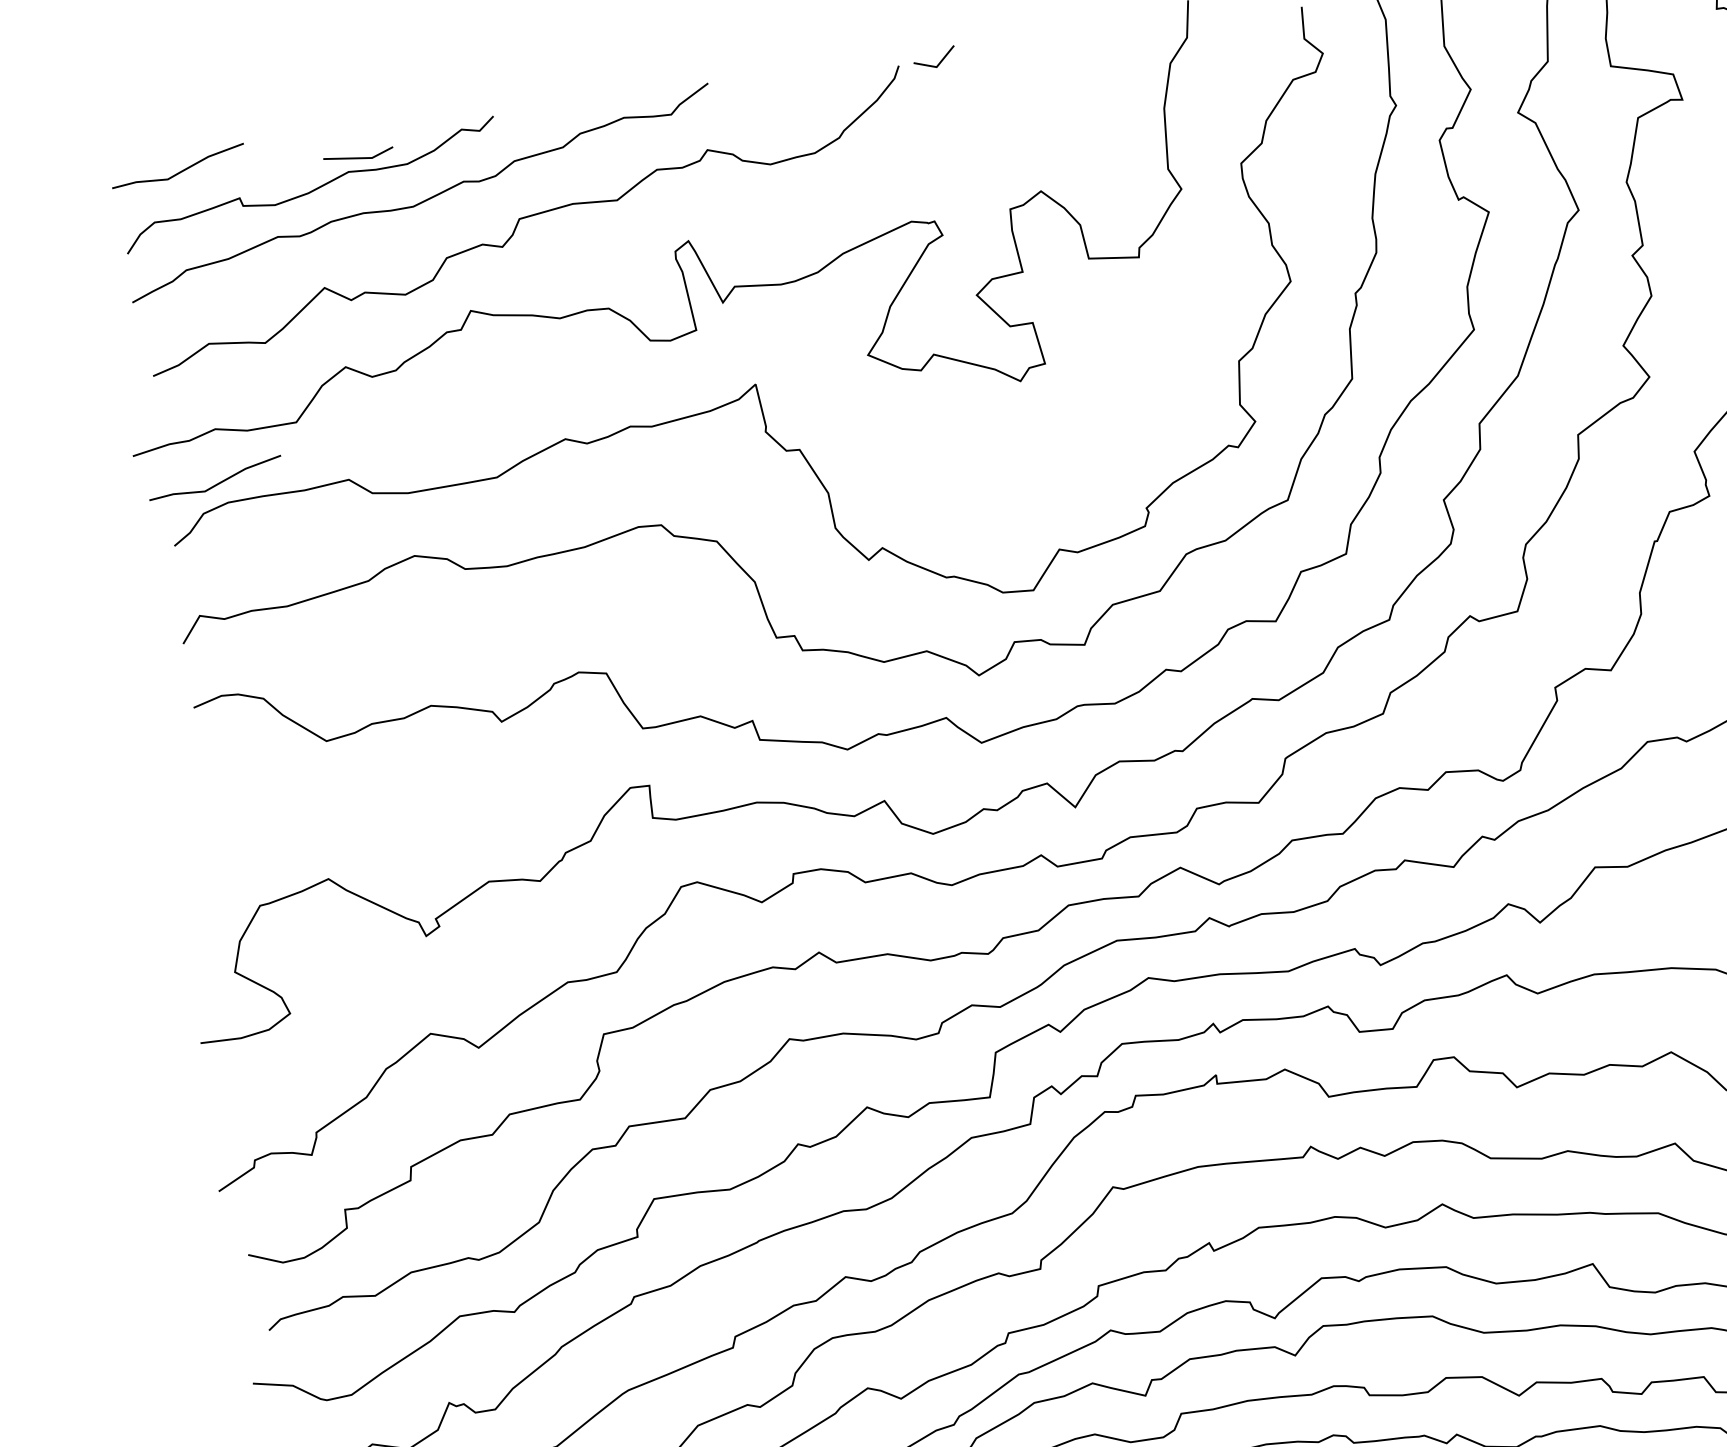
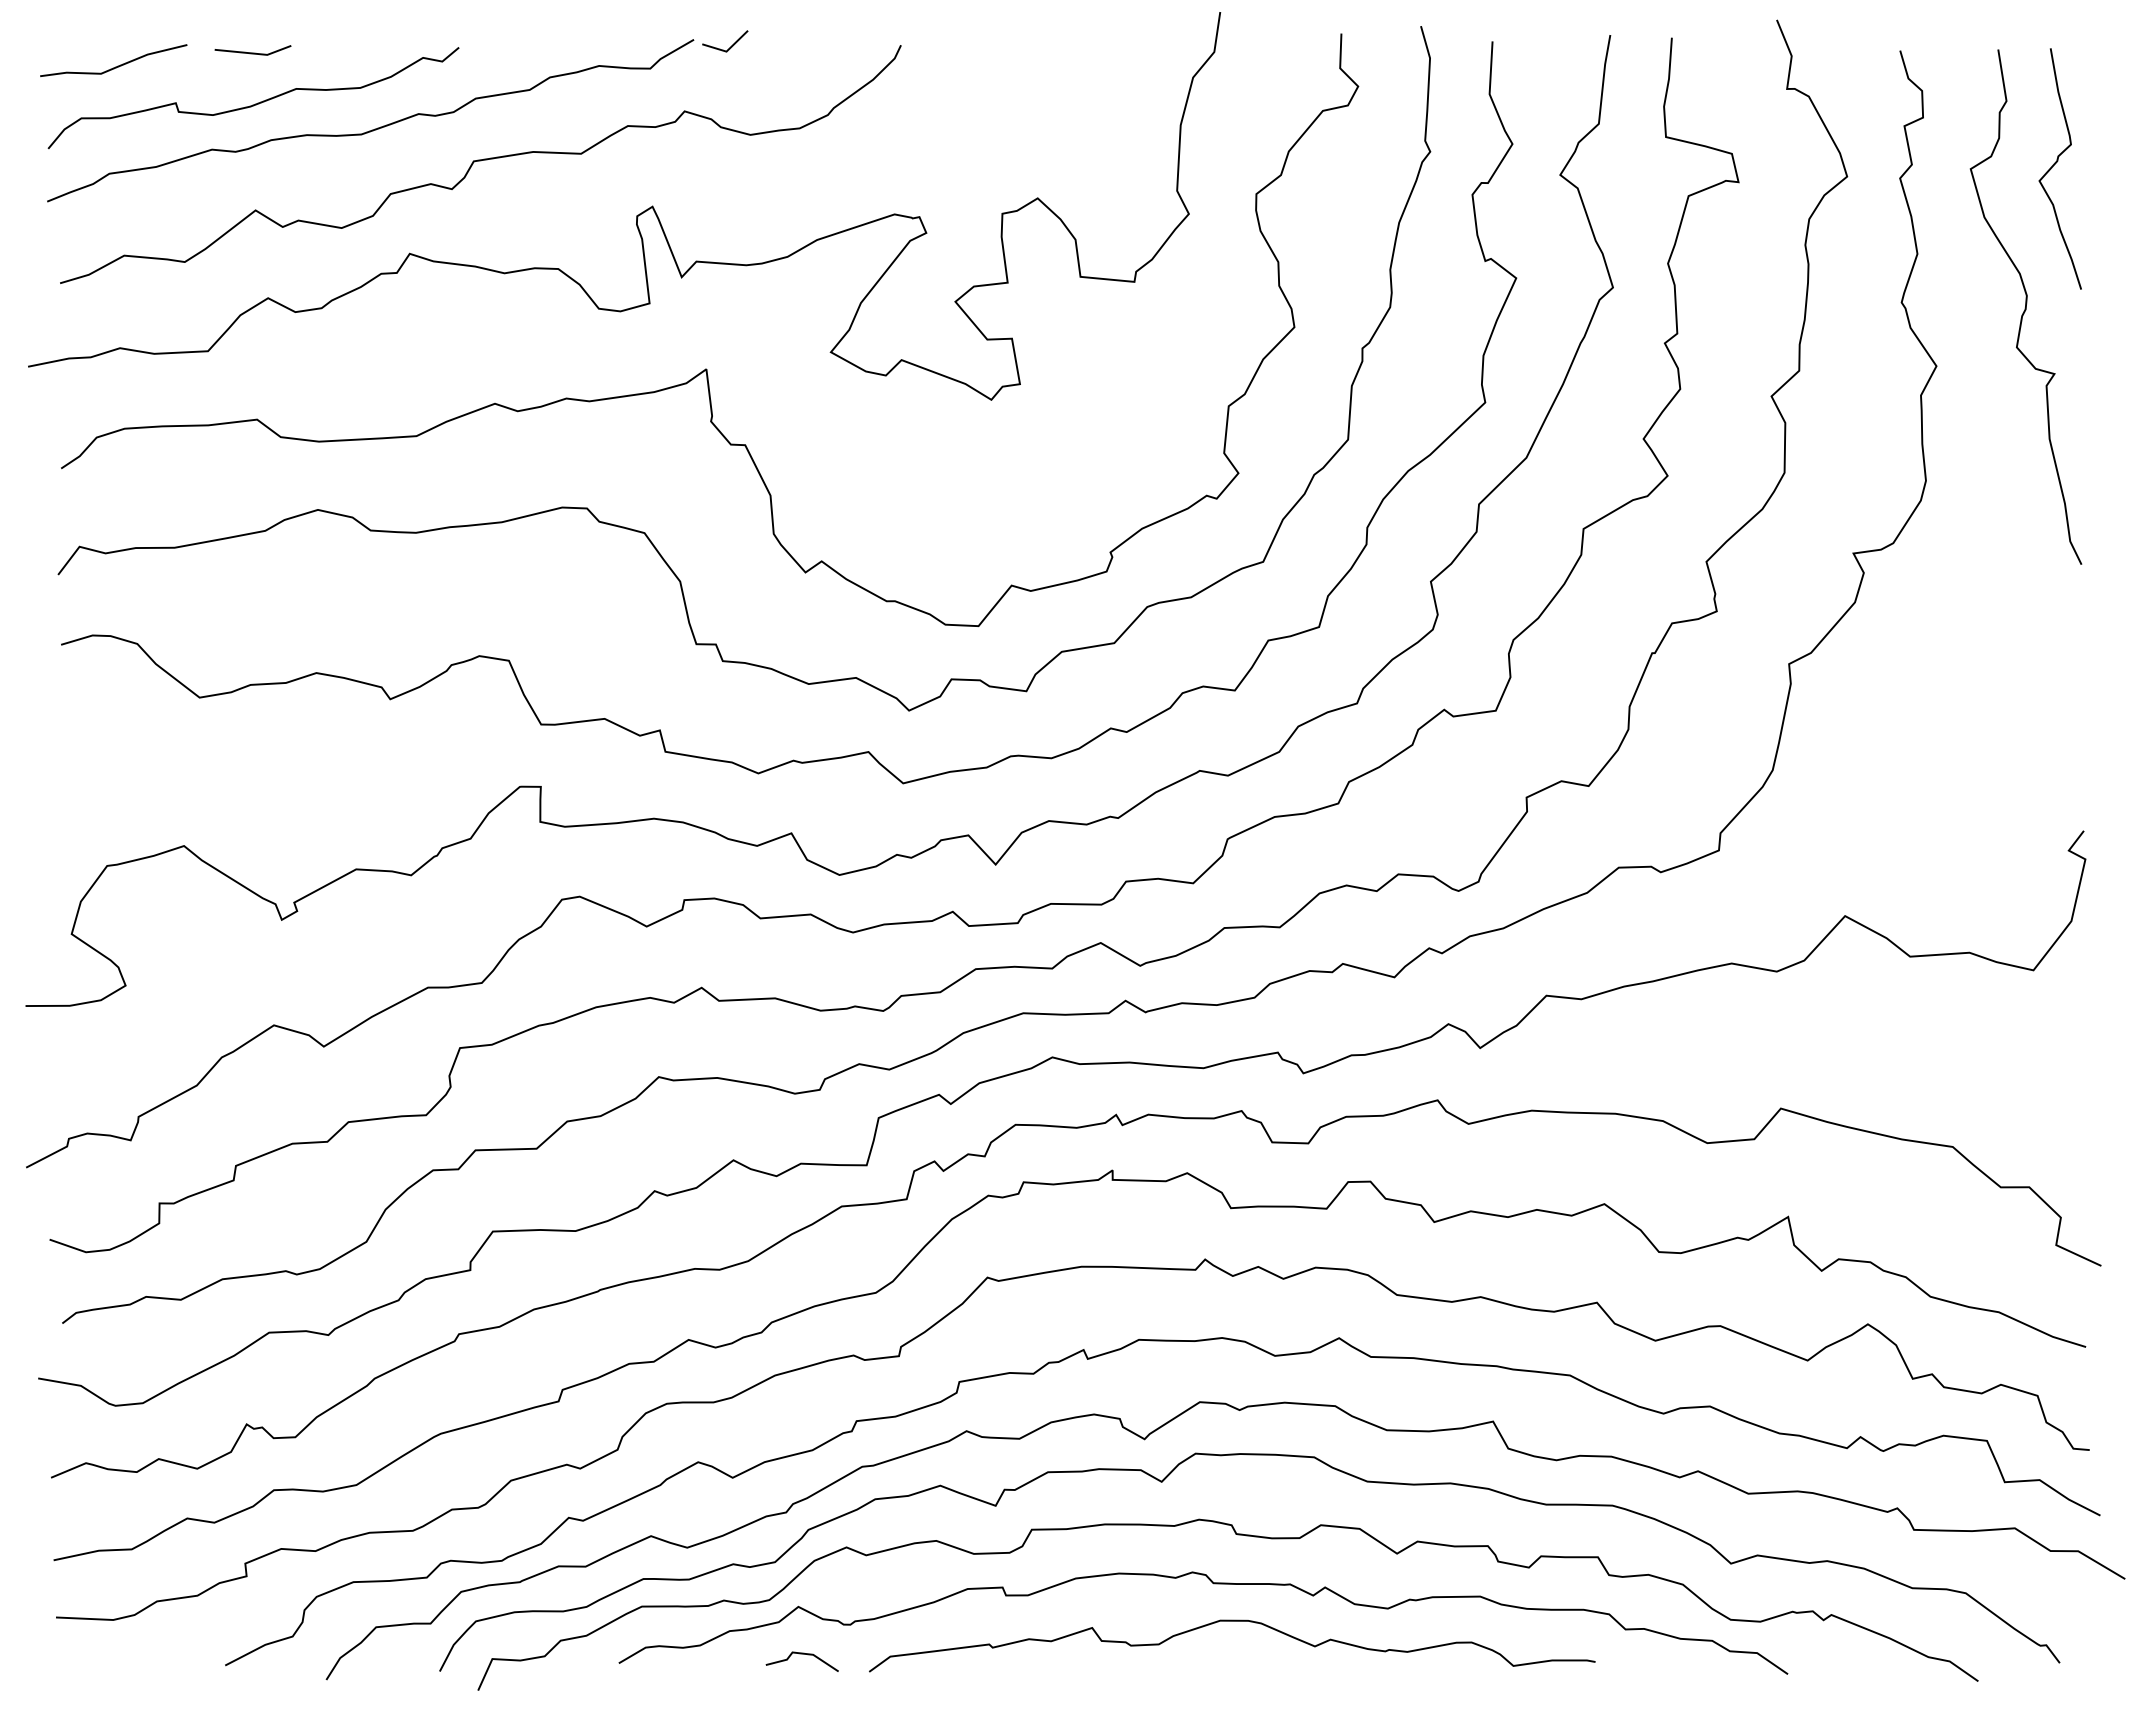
line: (939, 62) -> (730, 46), moved
line: (358, 157) -> (252, 52), moved
curve: (217, 483) -> (115, 406), removed

